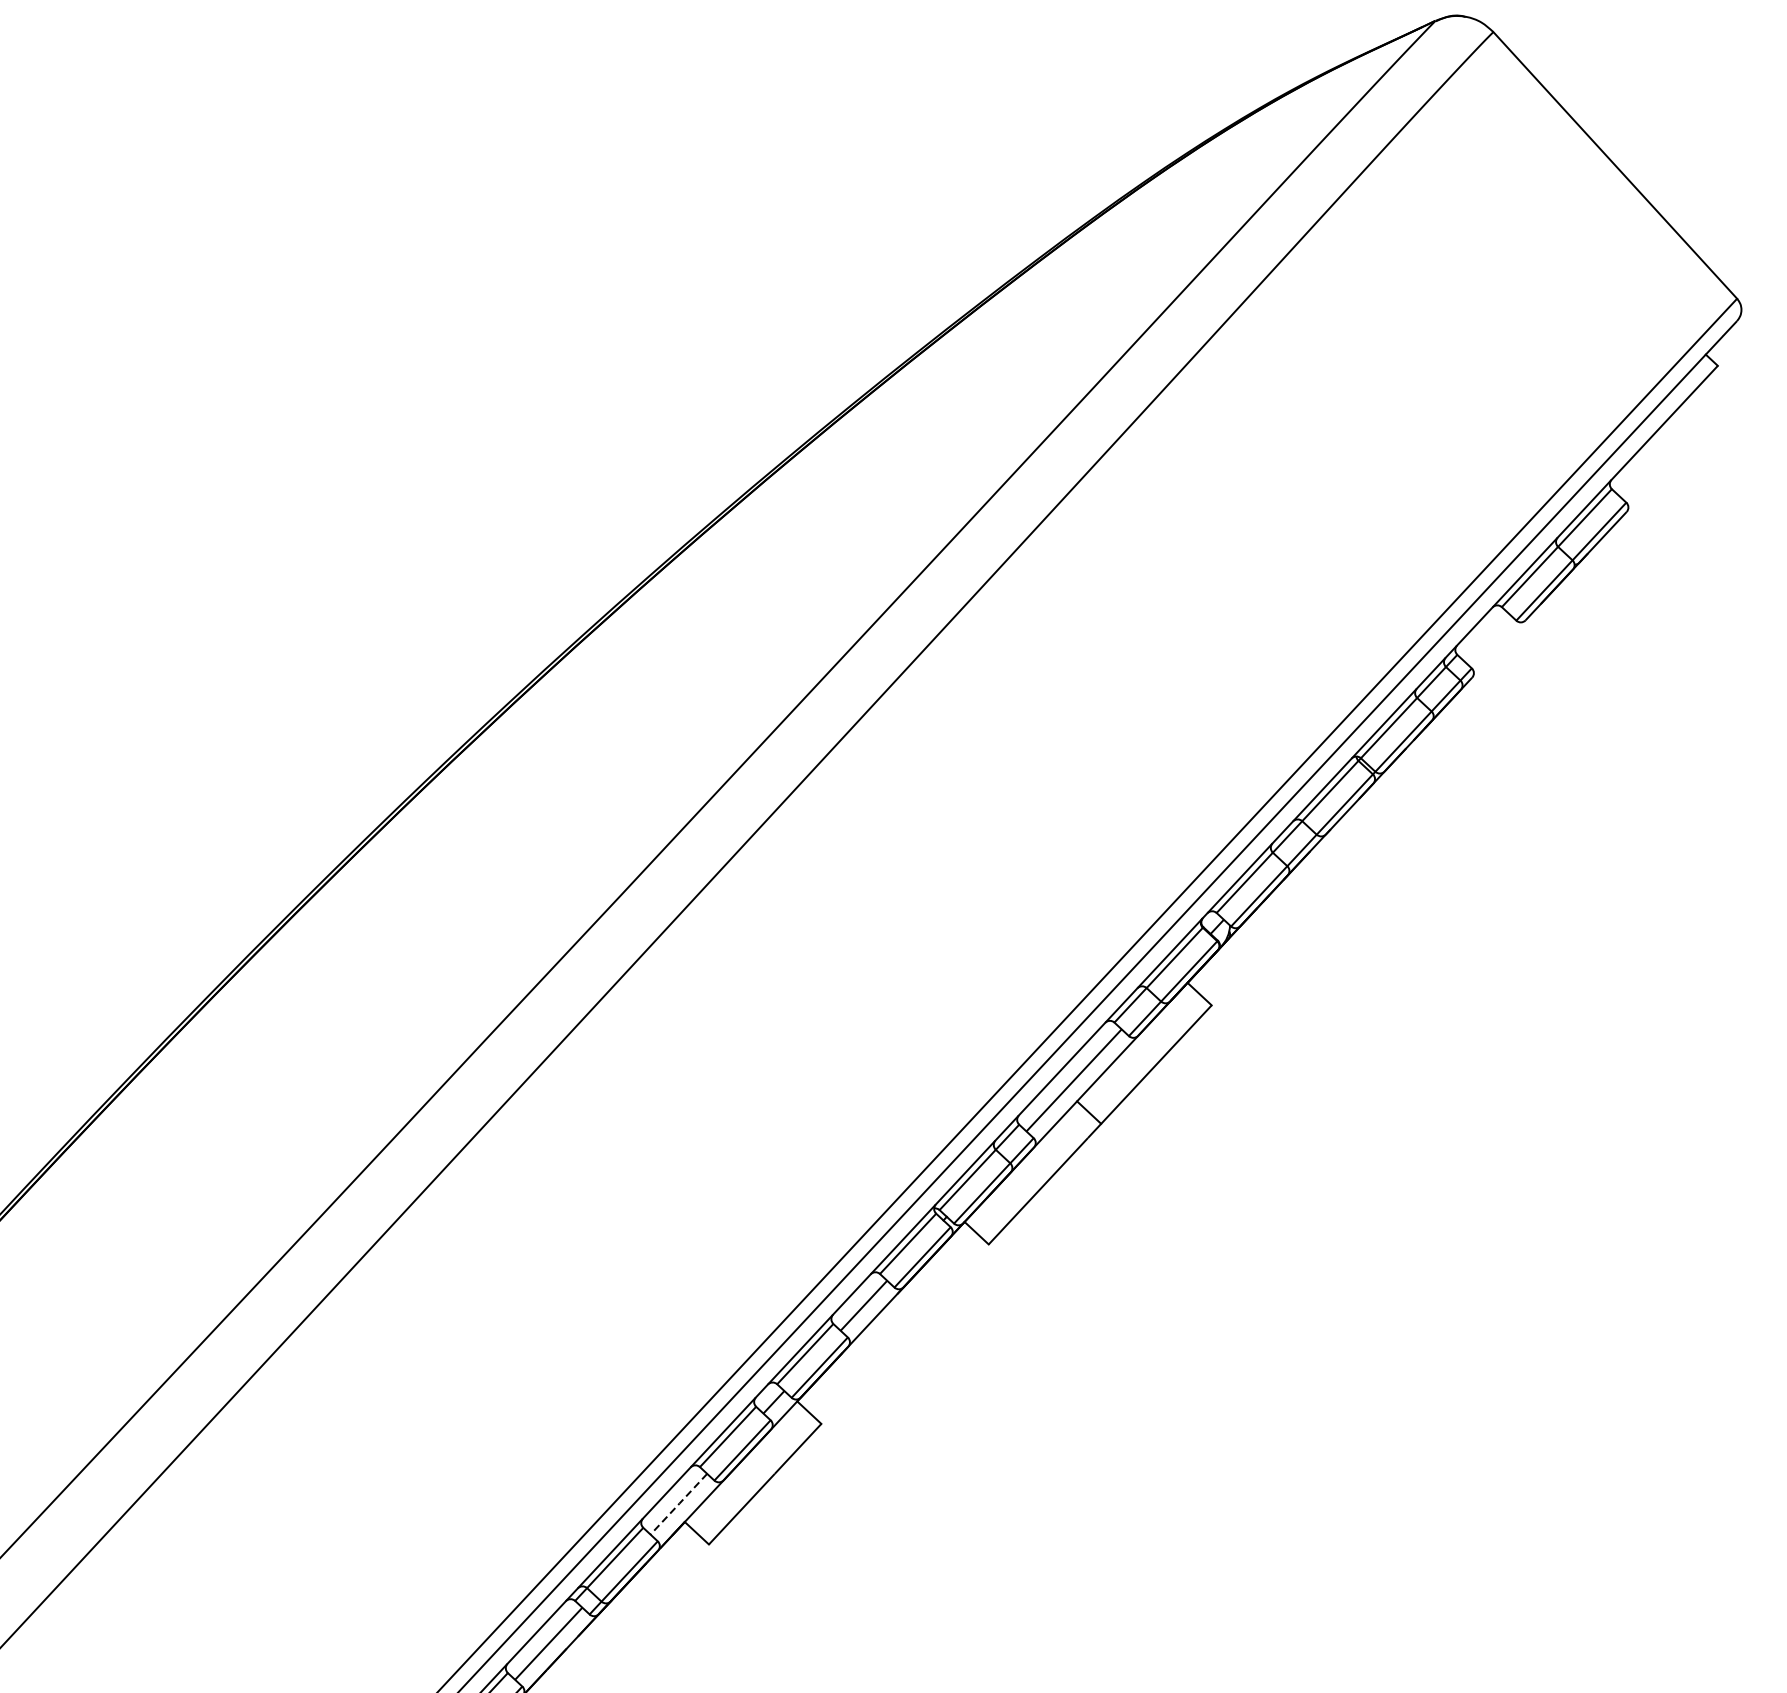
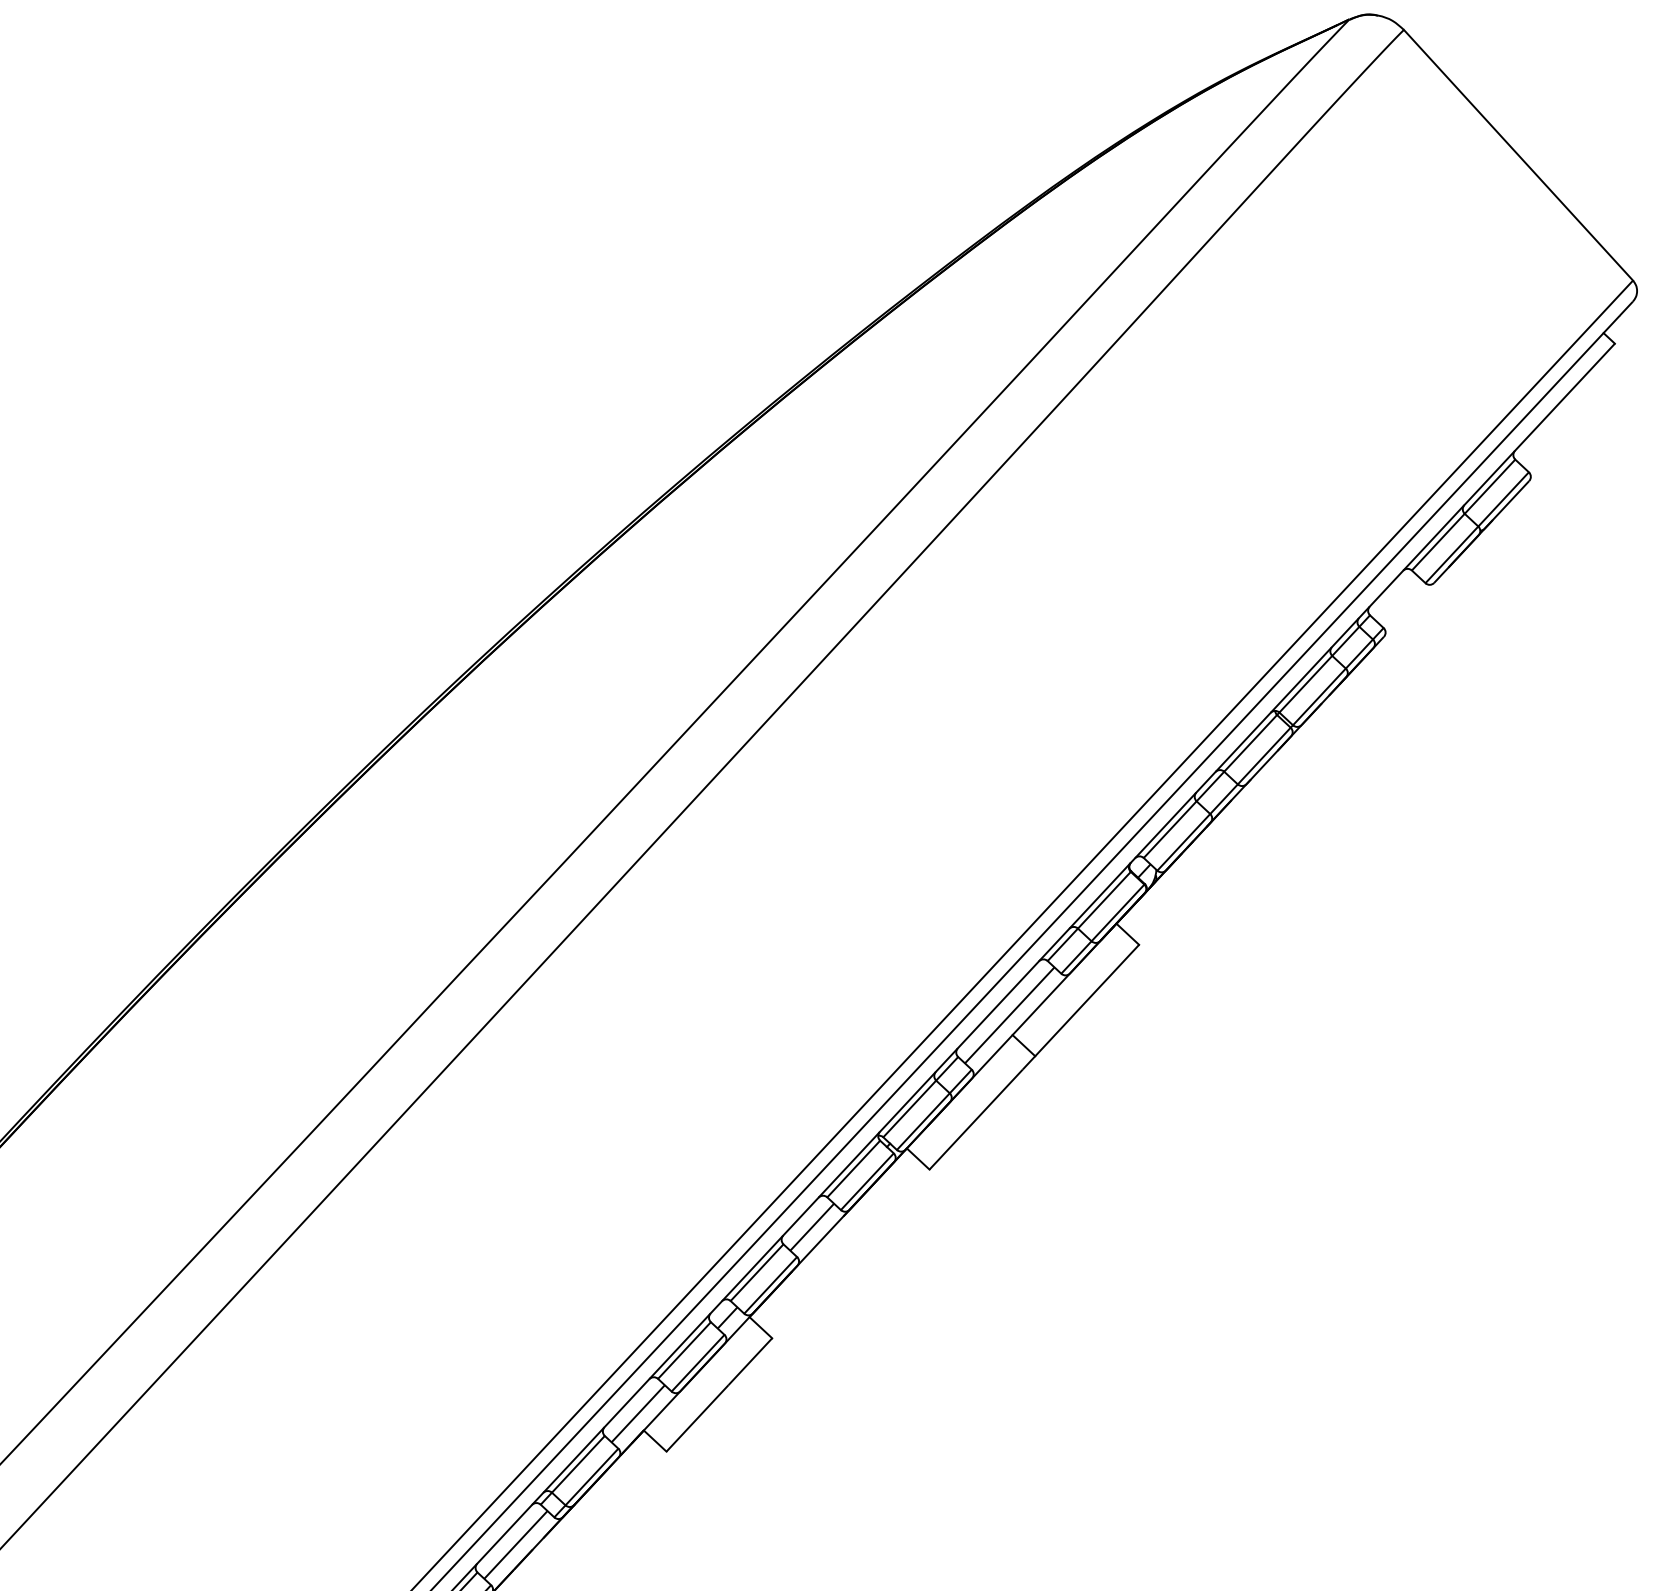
line: (679, 1503) -> (638, 1413), dashed -> solid

